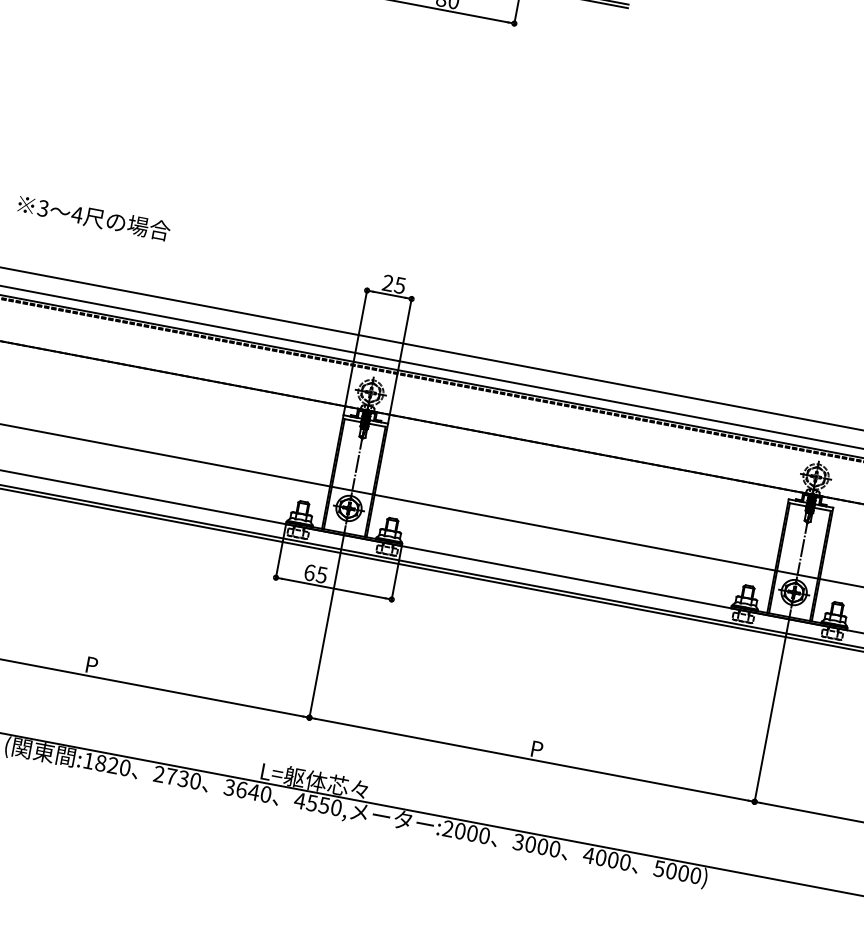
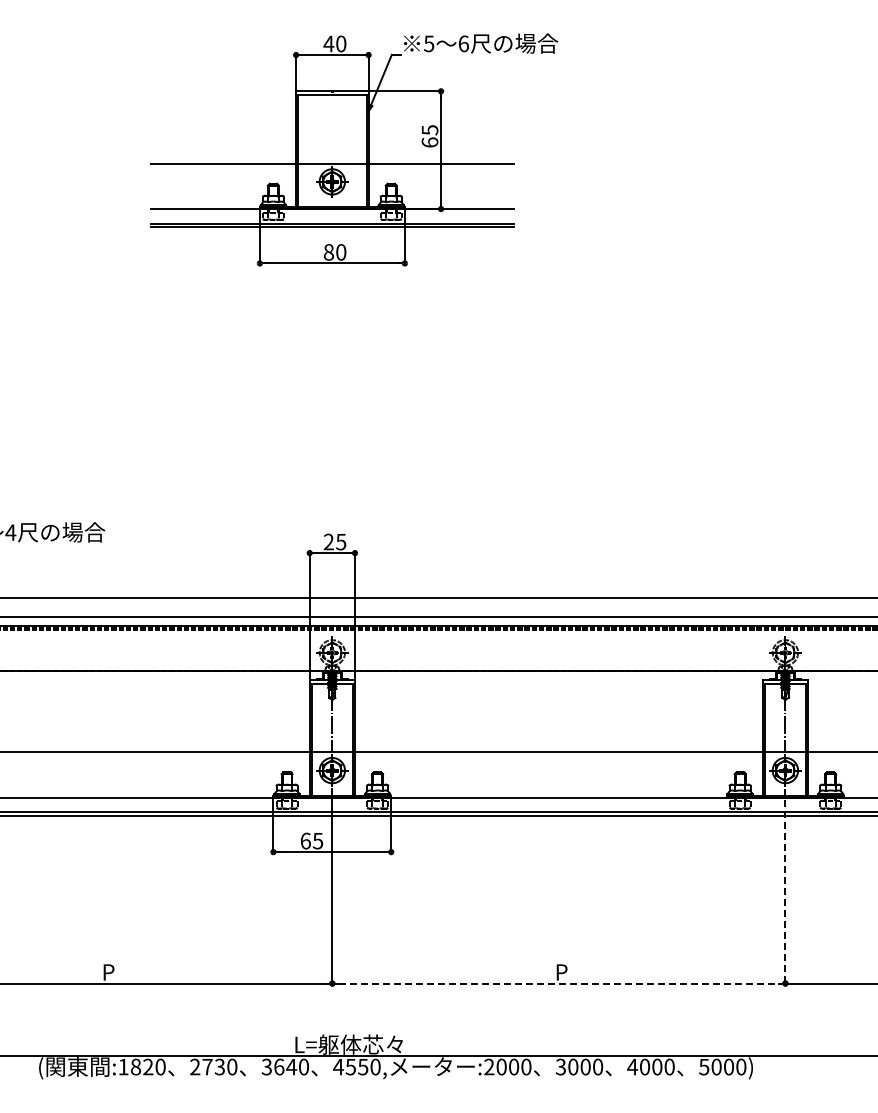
line: (772, 707) -> (785, 887), solid -> dashed
line: (532, 759) -> (559, 983), solid -> dashed

